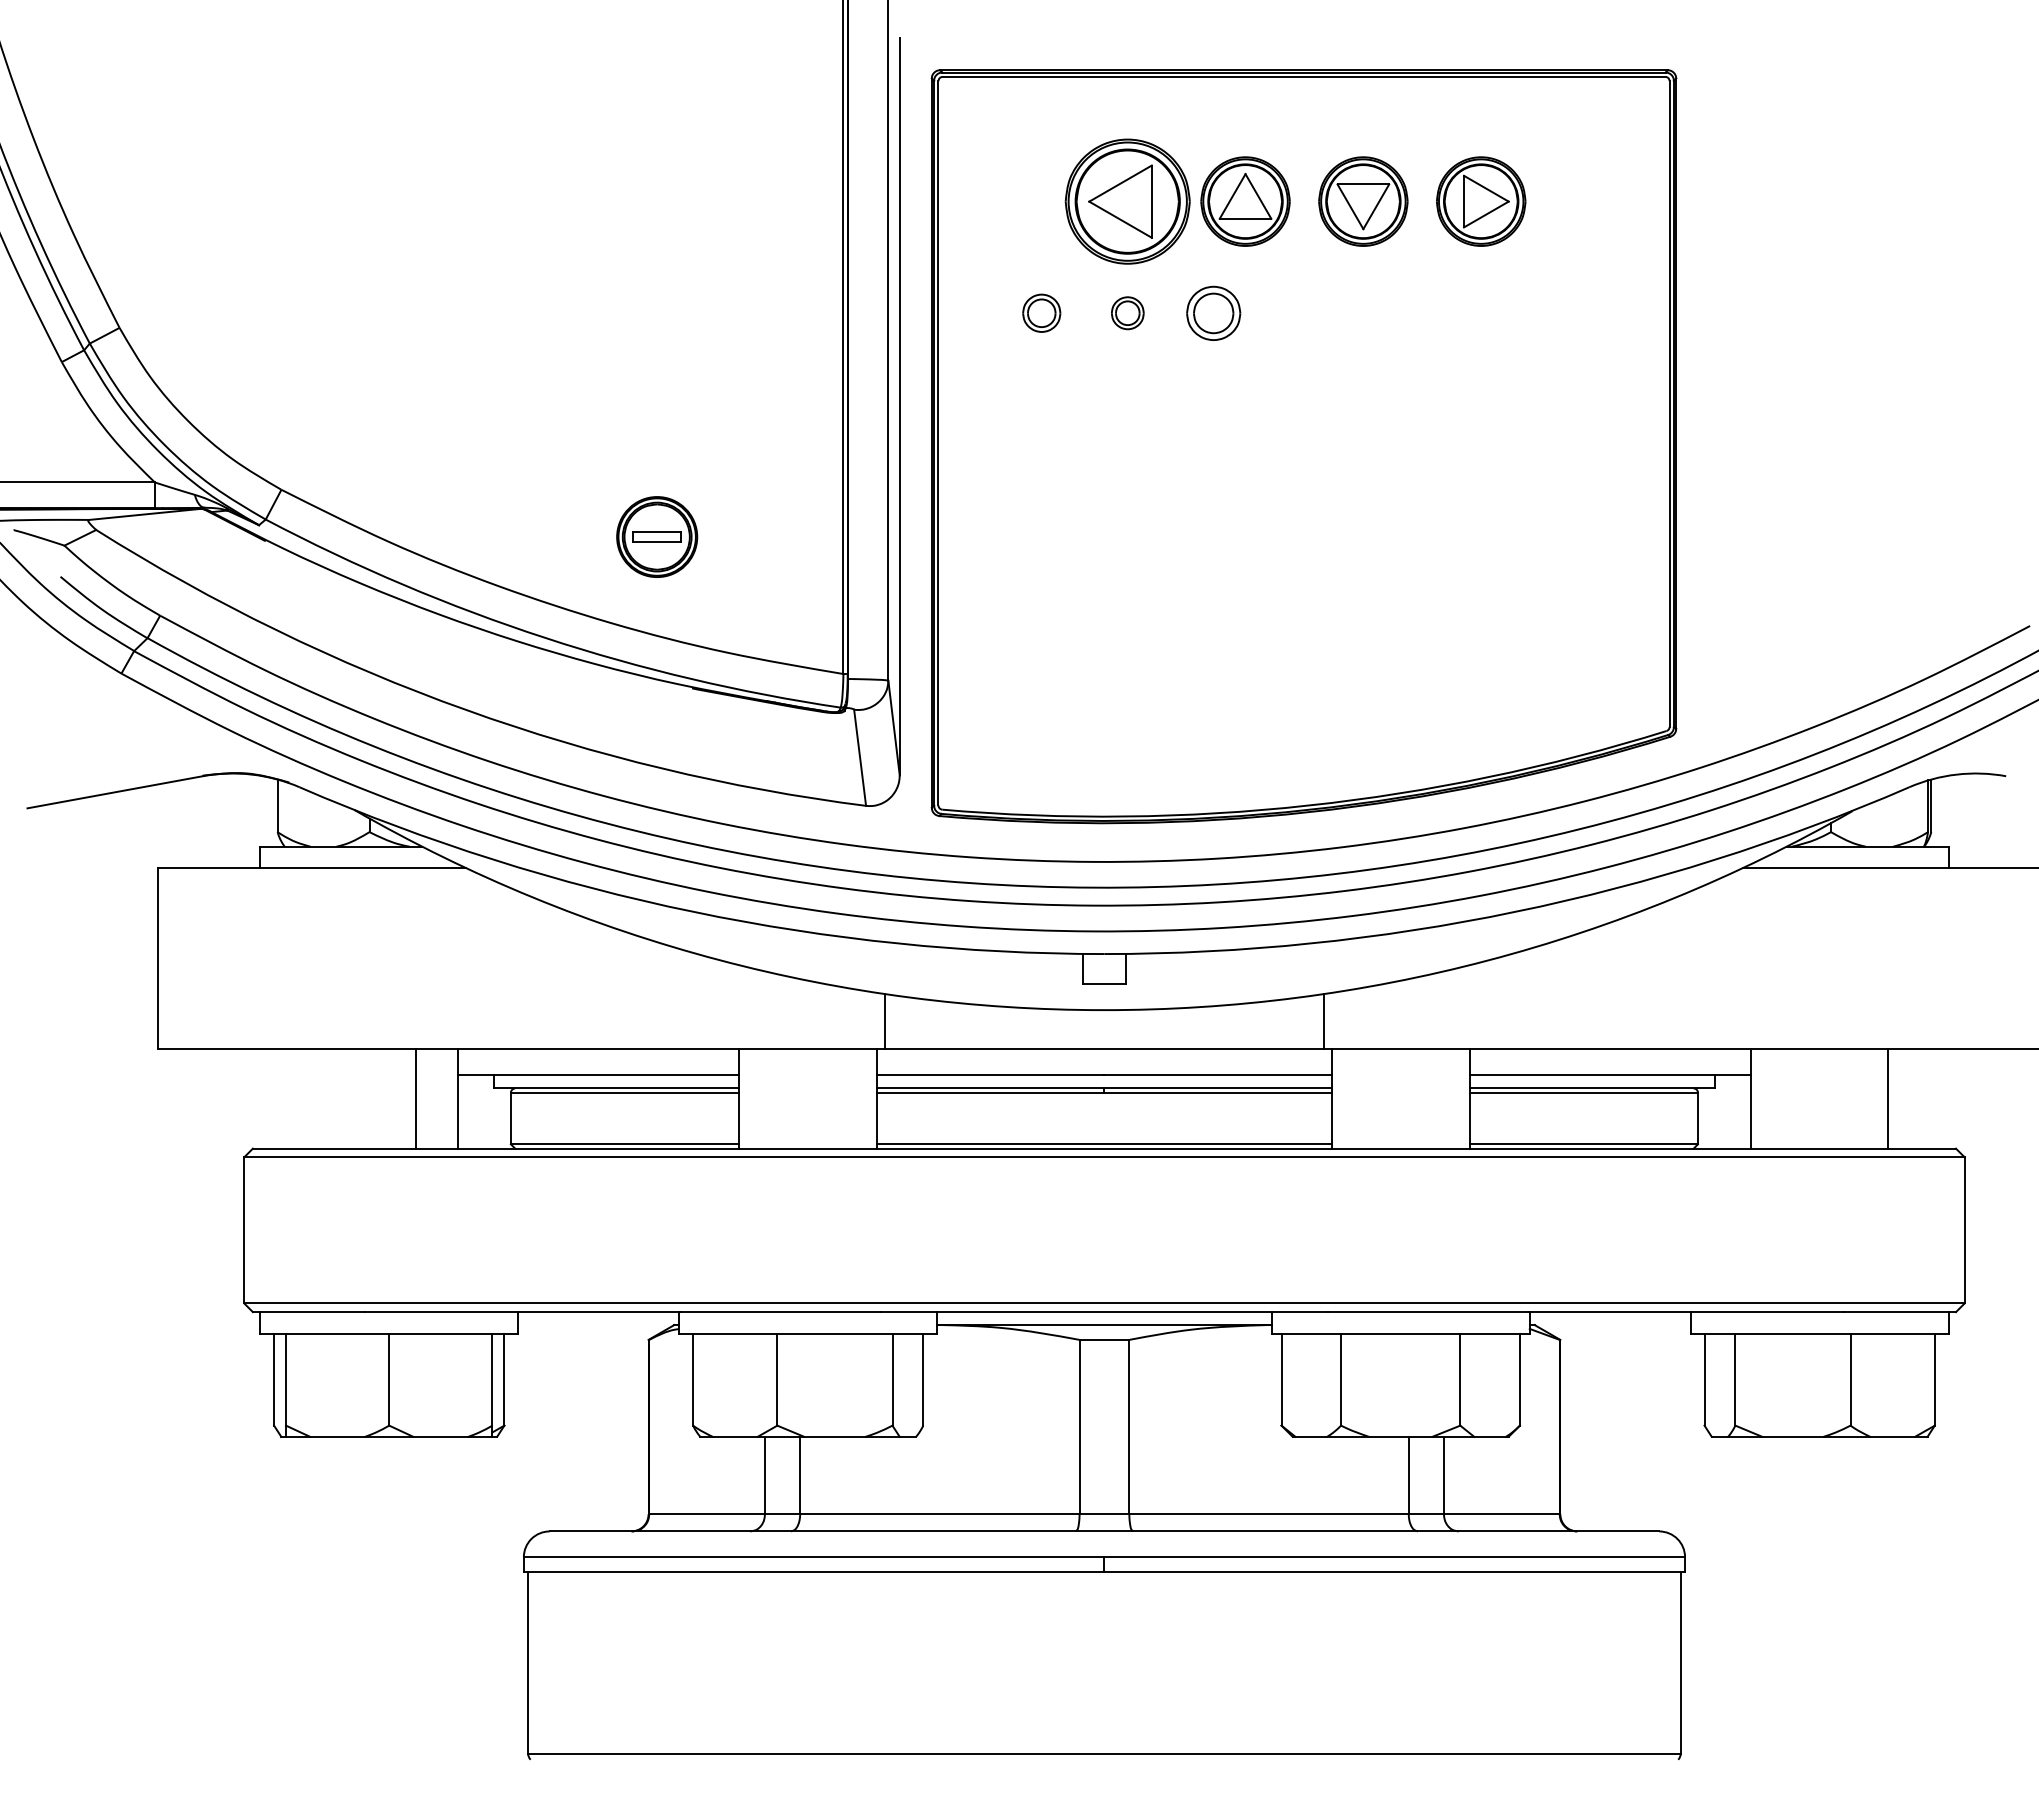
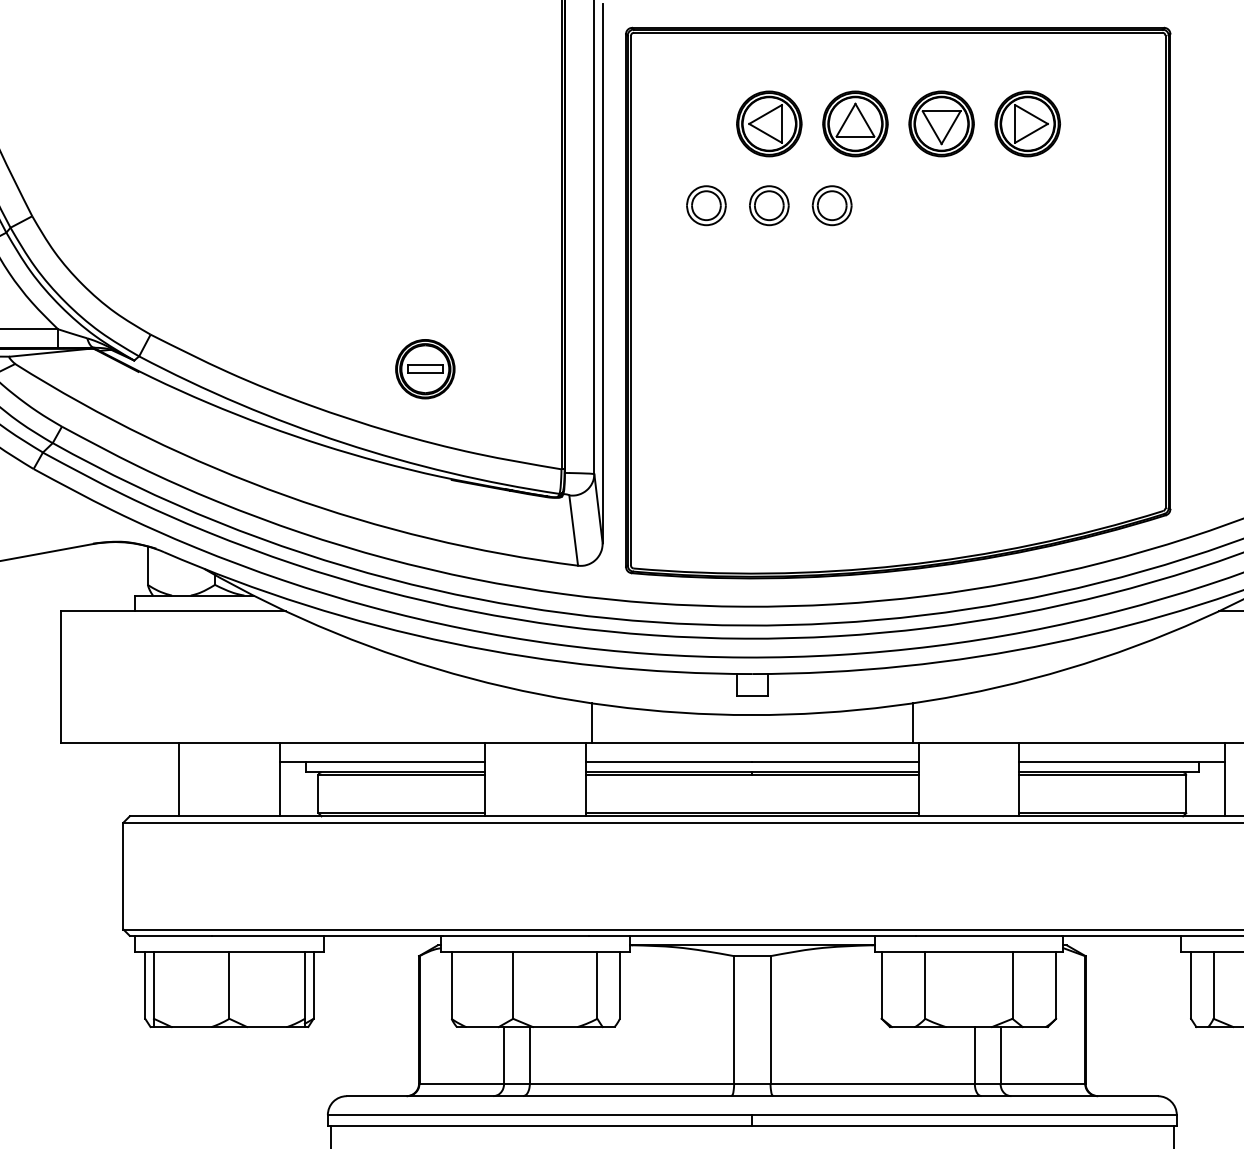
part: (1127, 201) -> (769, 123), size x0.71
part: (1041, 312) -> (706, 205), size x1.43
part: (1127, 312) -> (769, 205), size x1.67
line: (416, 1098) -> (179, 779), moved

